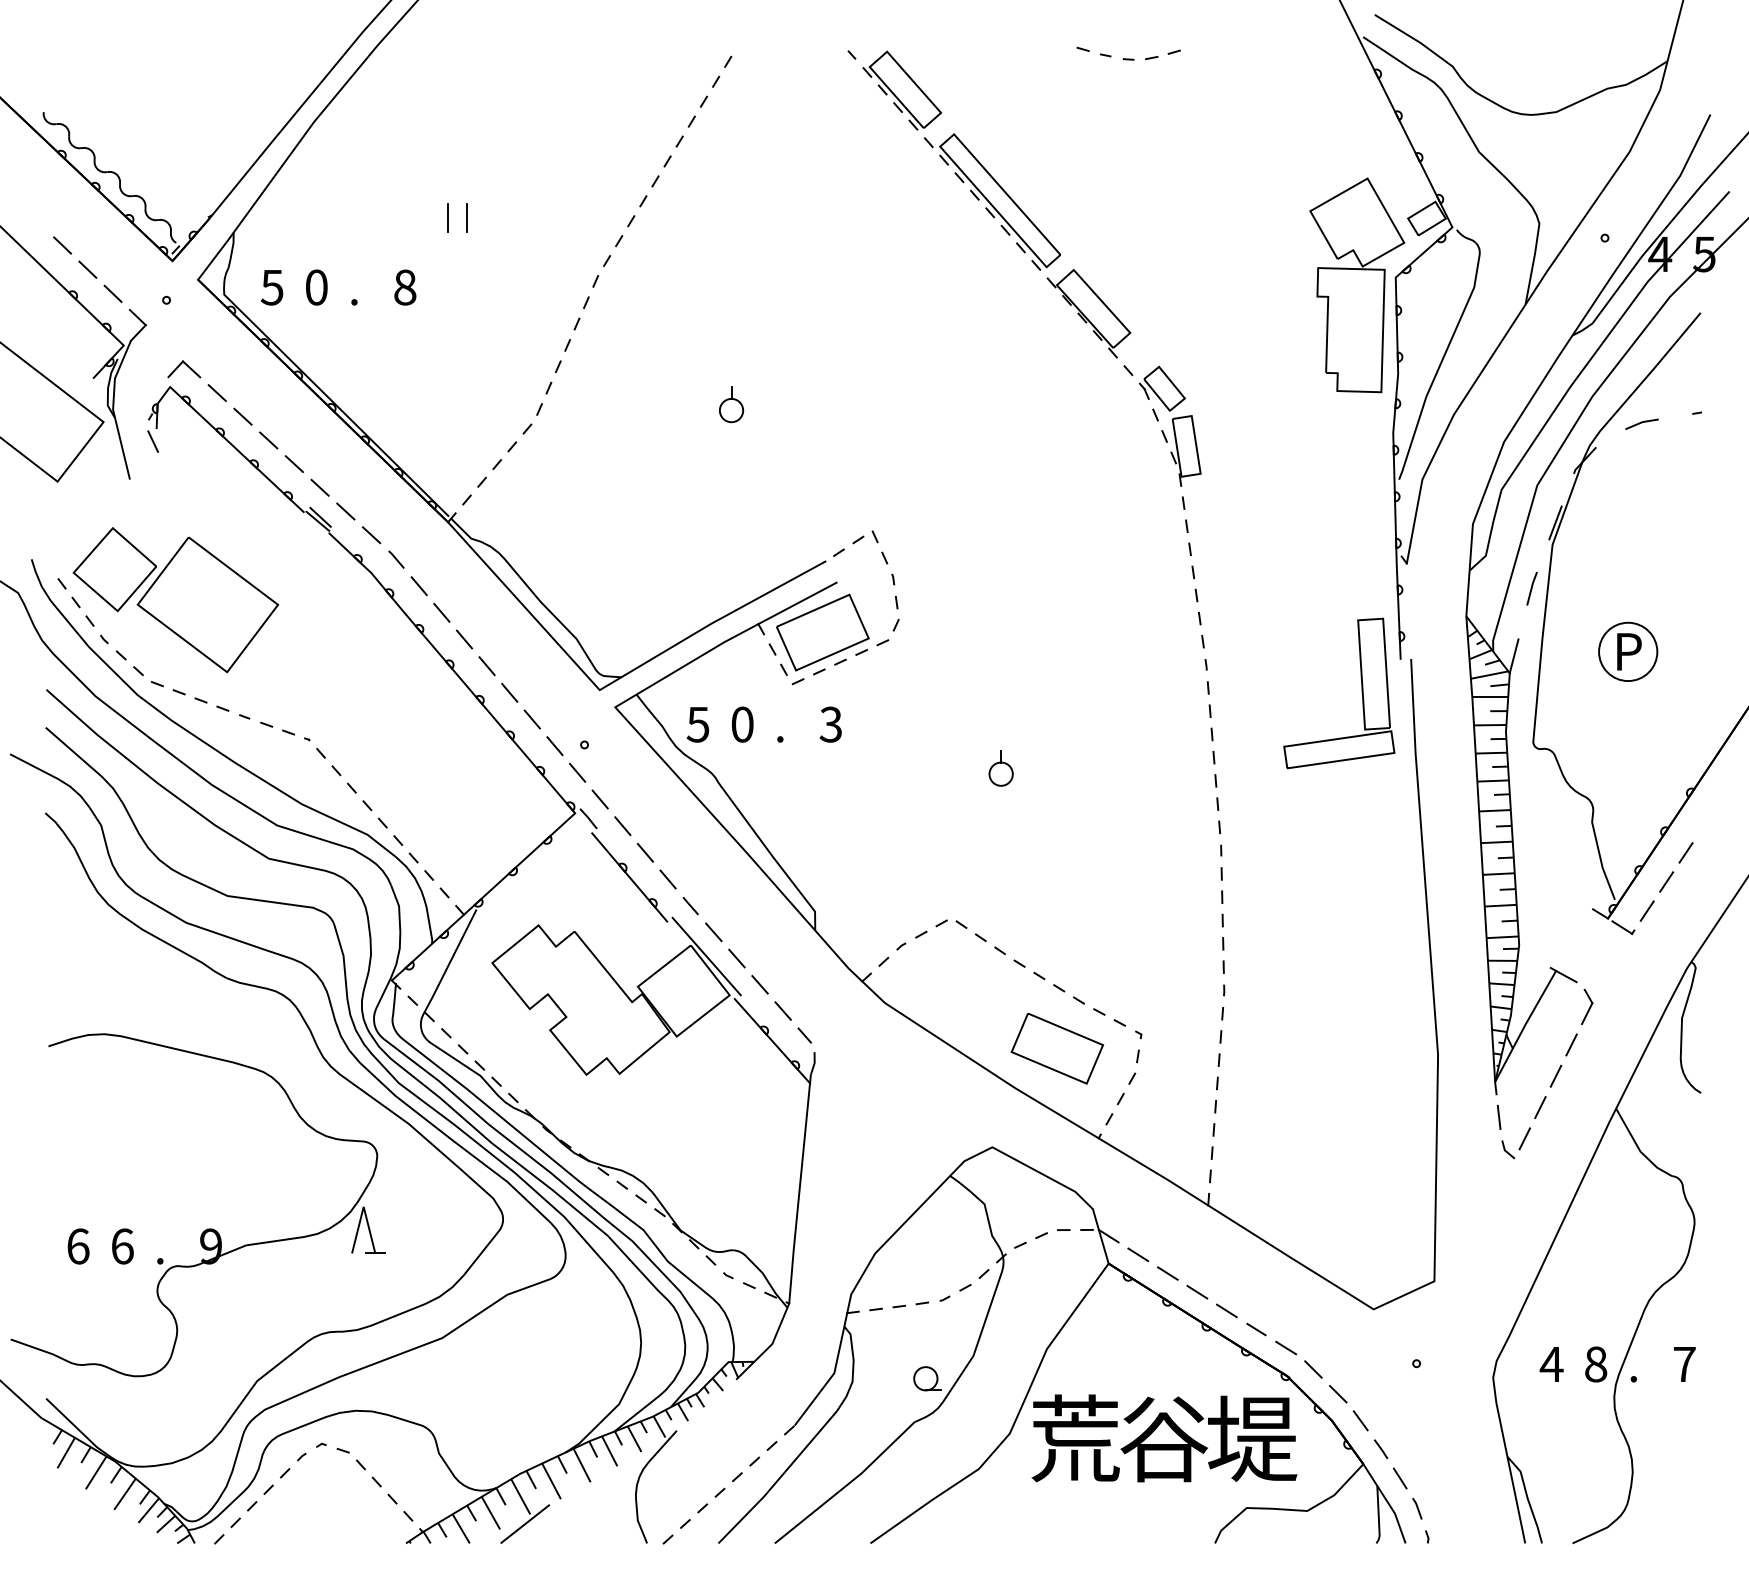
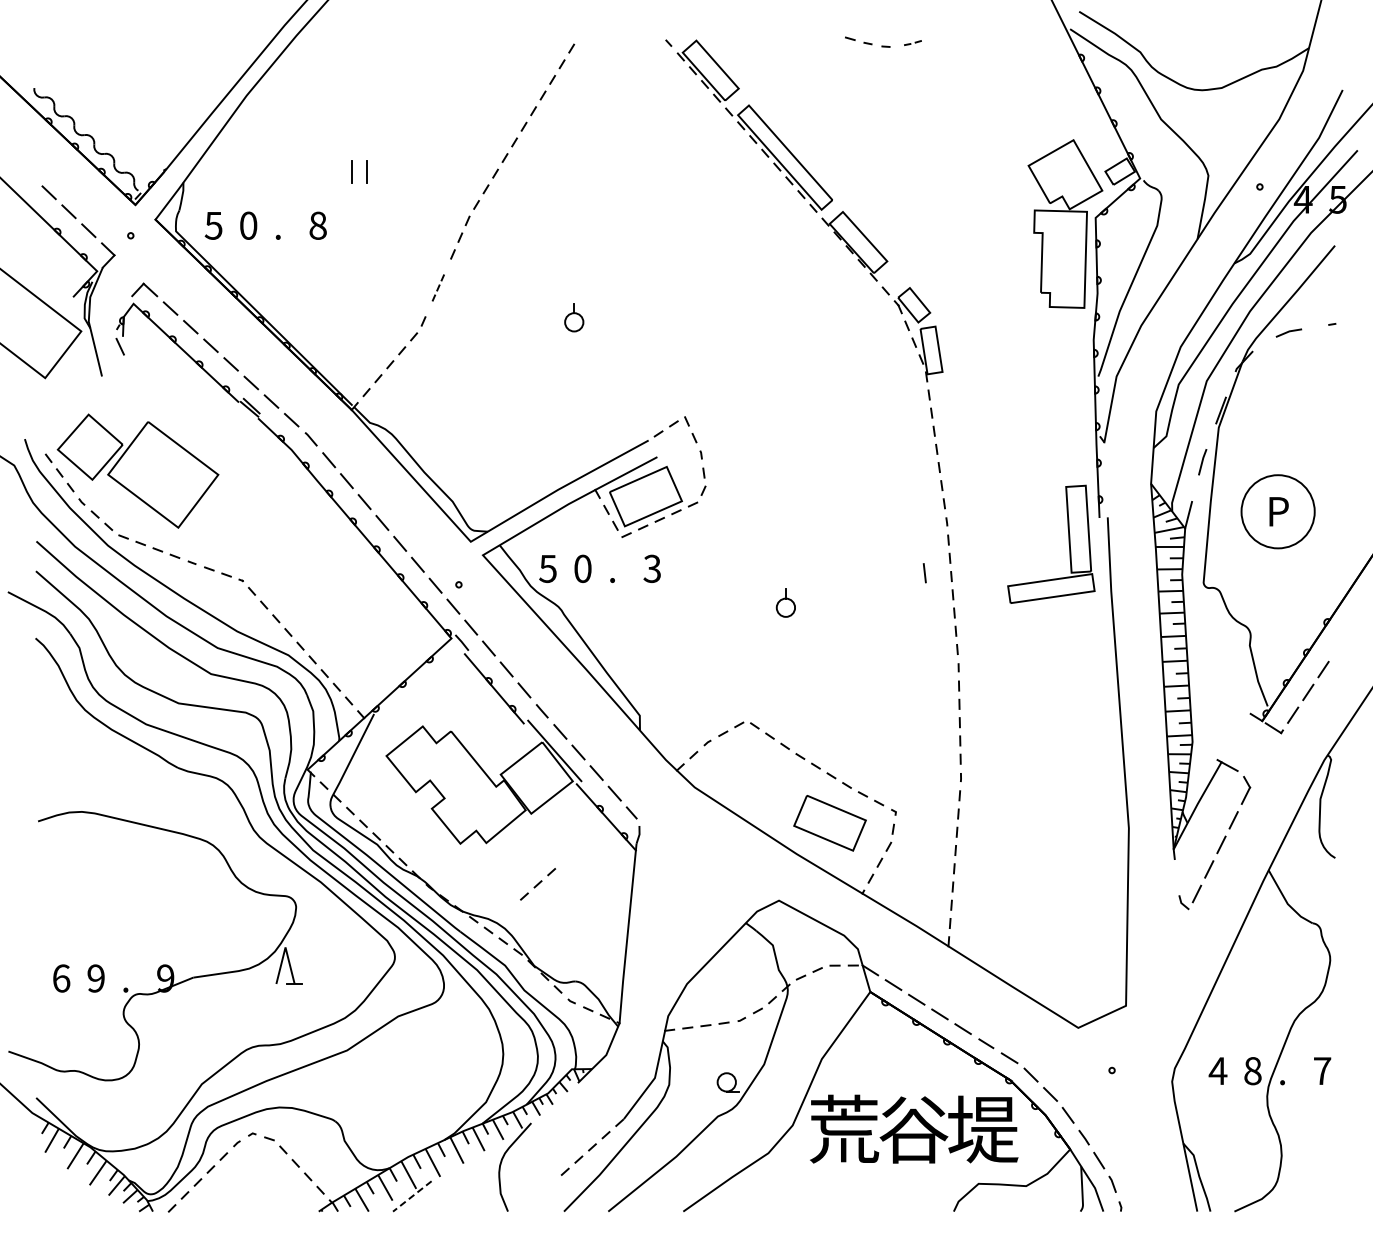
part: (1162, 54) -> (912, 42), size x0.6
part: (558, 366) -> (438, 287), size x0.6
circle: (1628, 651) -> (1278, 511), size x1.6
line: (1498, 1117) -> (924, 573), moved
text: (122, 1246) -> (96, 978), 6 -> 9
line: (525, 1524) -> (412, 1196), solid -> dashed
part: (685, 1524) -> (538, 884), moved

